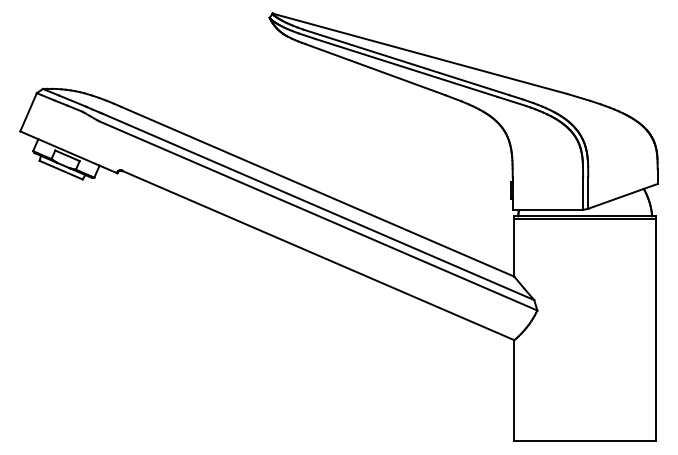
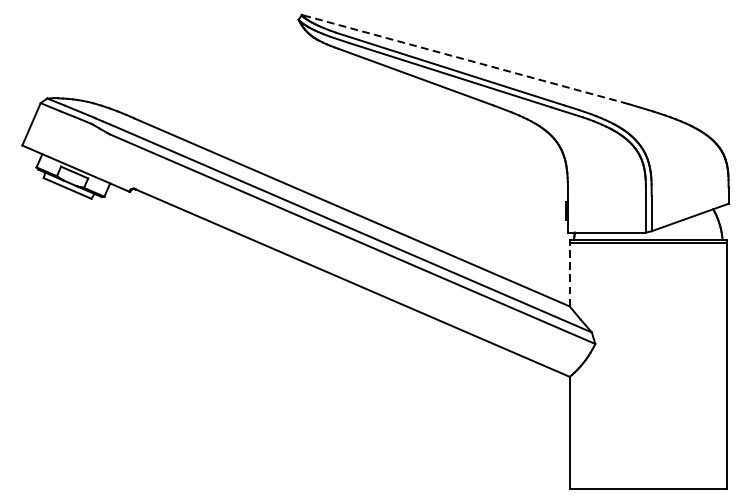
line: (419, 53) -> (464, 59), solid -> dashed
line: (514, 247) -> (569, 274), solid -> dashed

